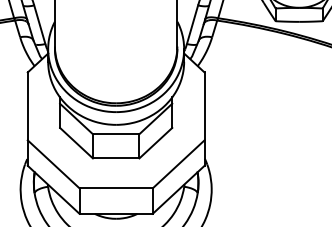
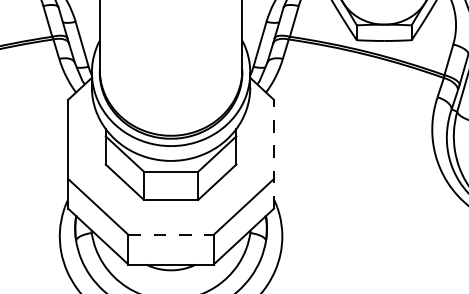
line: (204, 118) -> (274, 153), solid -> dashed
line: (116, 188) -> (171, 234), solid -> dashed

